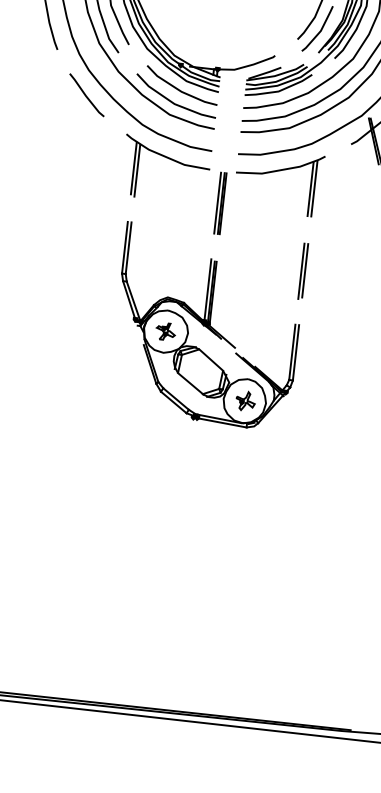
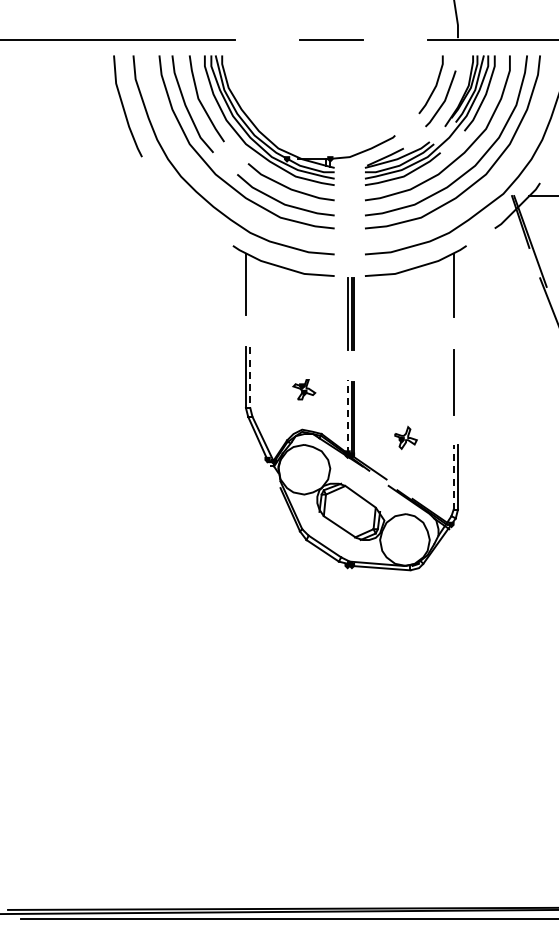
line: (86, 94) -> (181, 205), removed
line: (137, 170) -> (250, 286), removed
line: (314, 188) -> (457, 284), removed
line: (128, 248) -> (250, 378), solid -> dashed
line: (304, 270) -> (457, 380), removed
line: (207, 290) -> (347, 416), solid -> dashed
part: (166, 331) -> (304, 389), moved
line: (292, 351) -> (453, 476), solid -> dashed
part: (245, 400) -> (405, 437), moved

